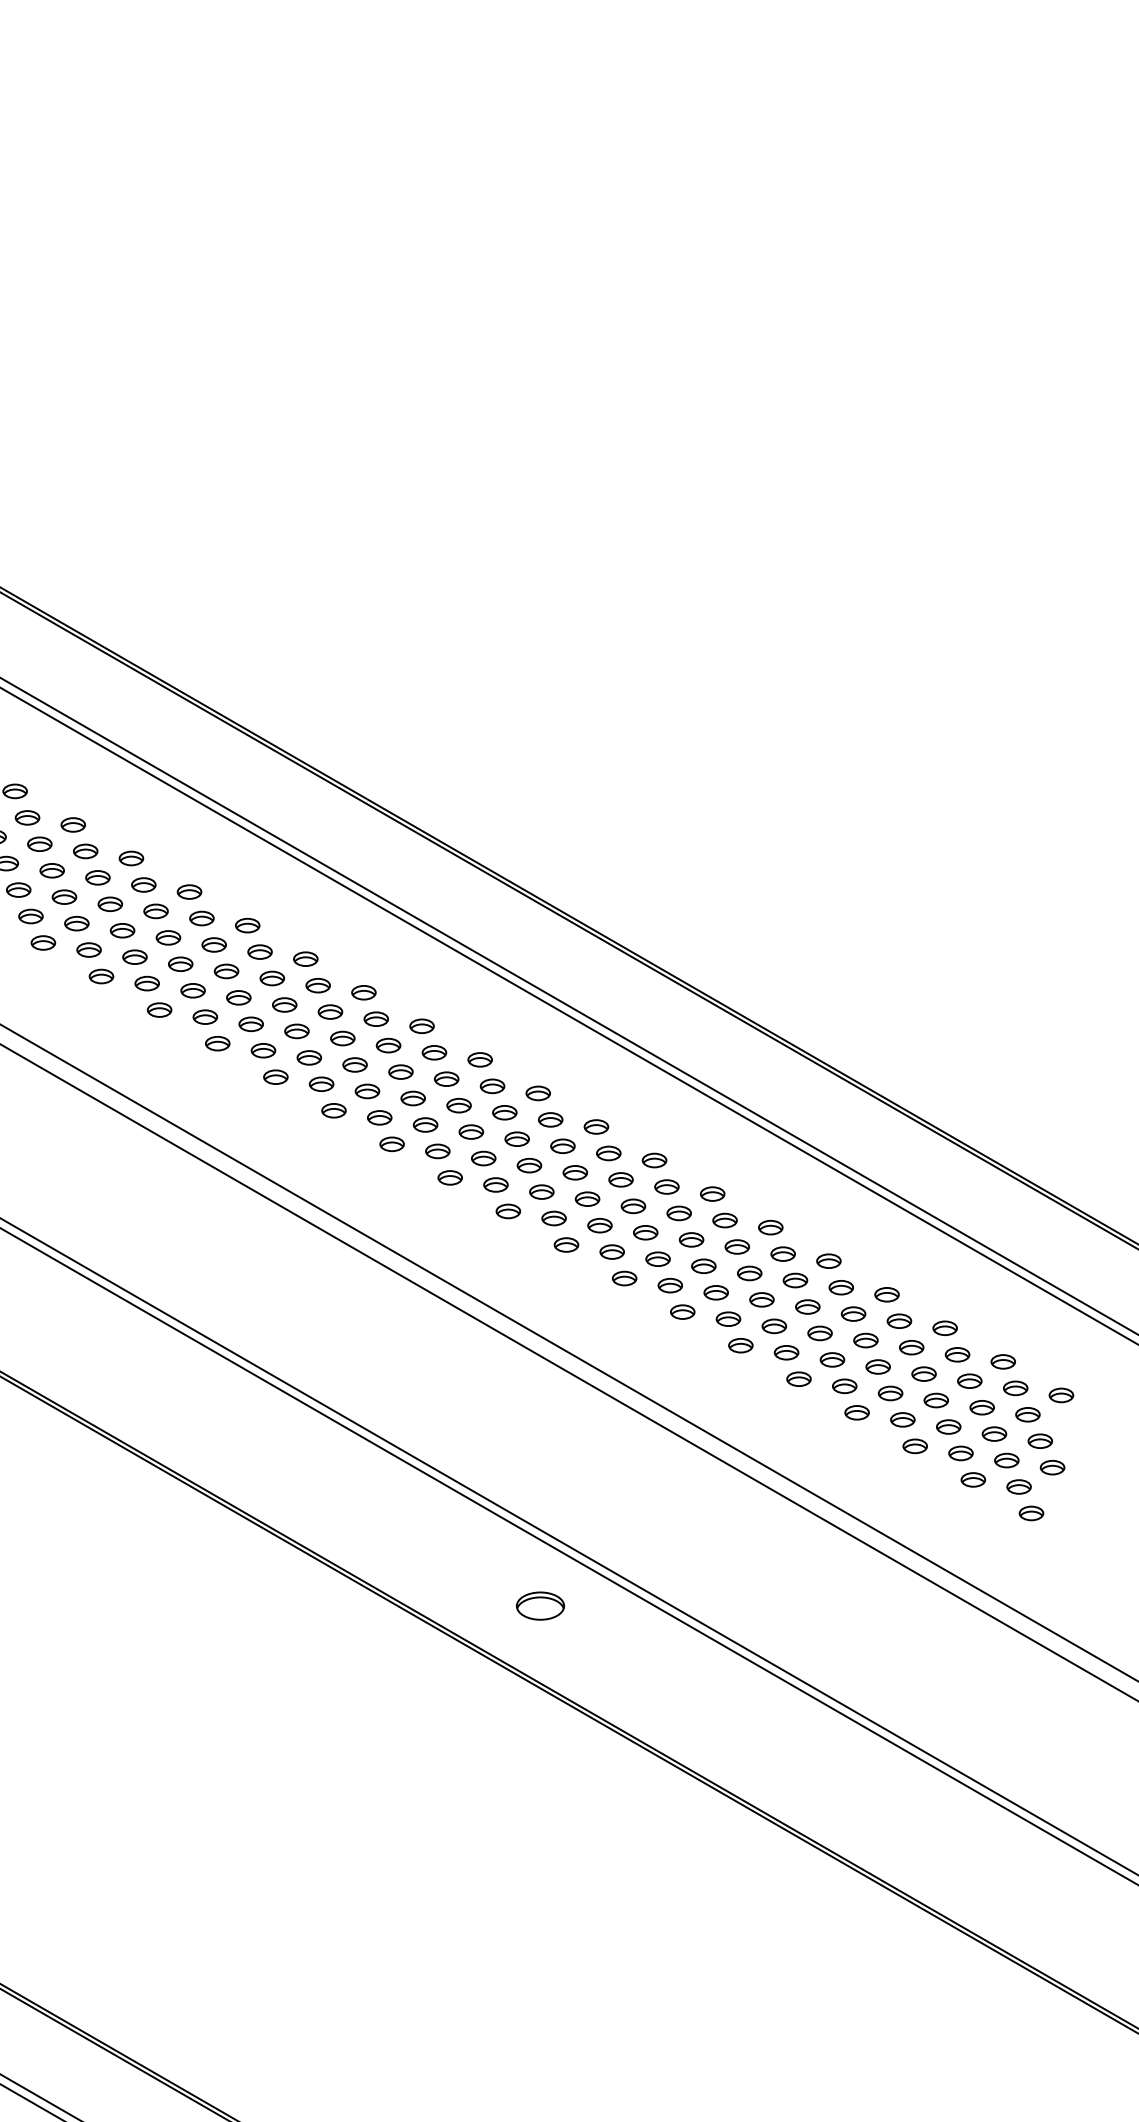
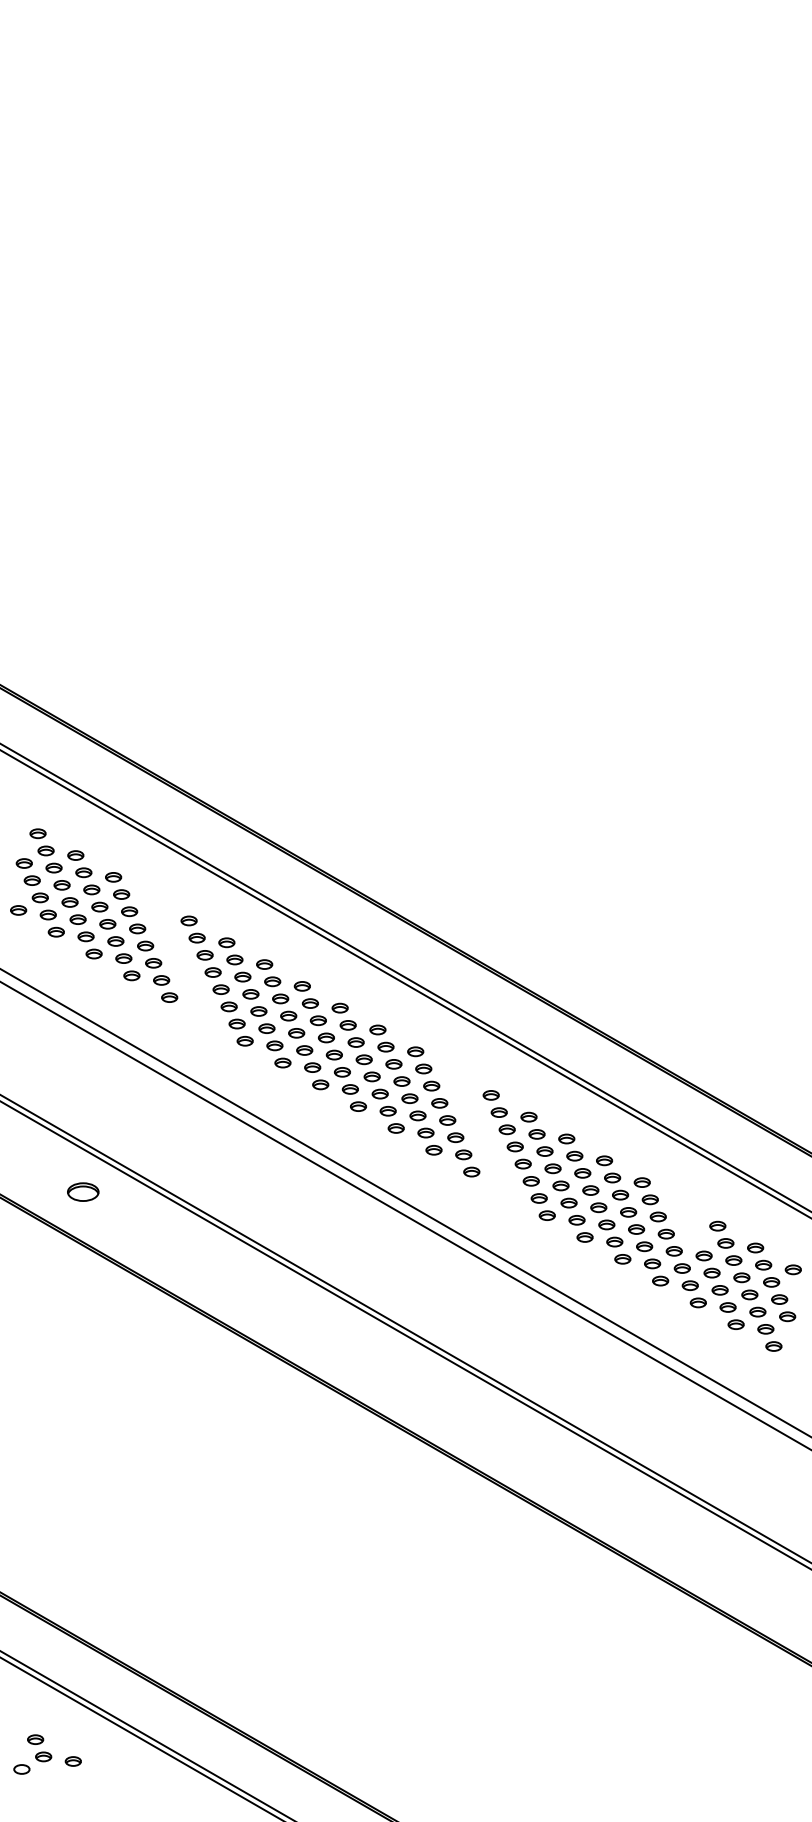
part: (115, 916) -> (178, 958), removed
part: (581, 1185) -> (481, 1133), removed
part: (898, 1321) -> (687, 1221), removed
part: (539, 1605) -> (454, 1406), removed

